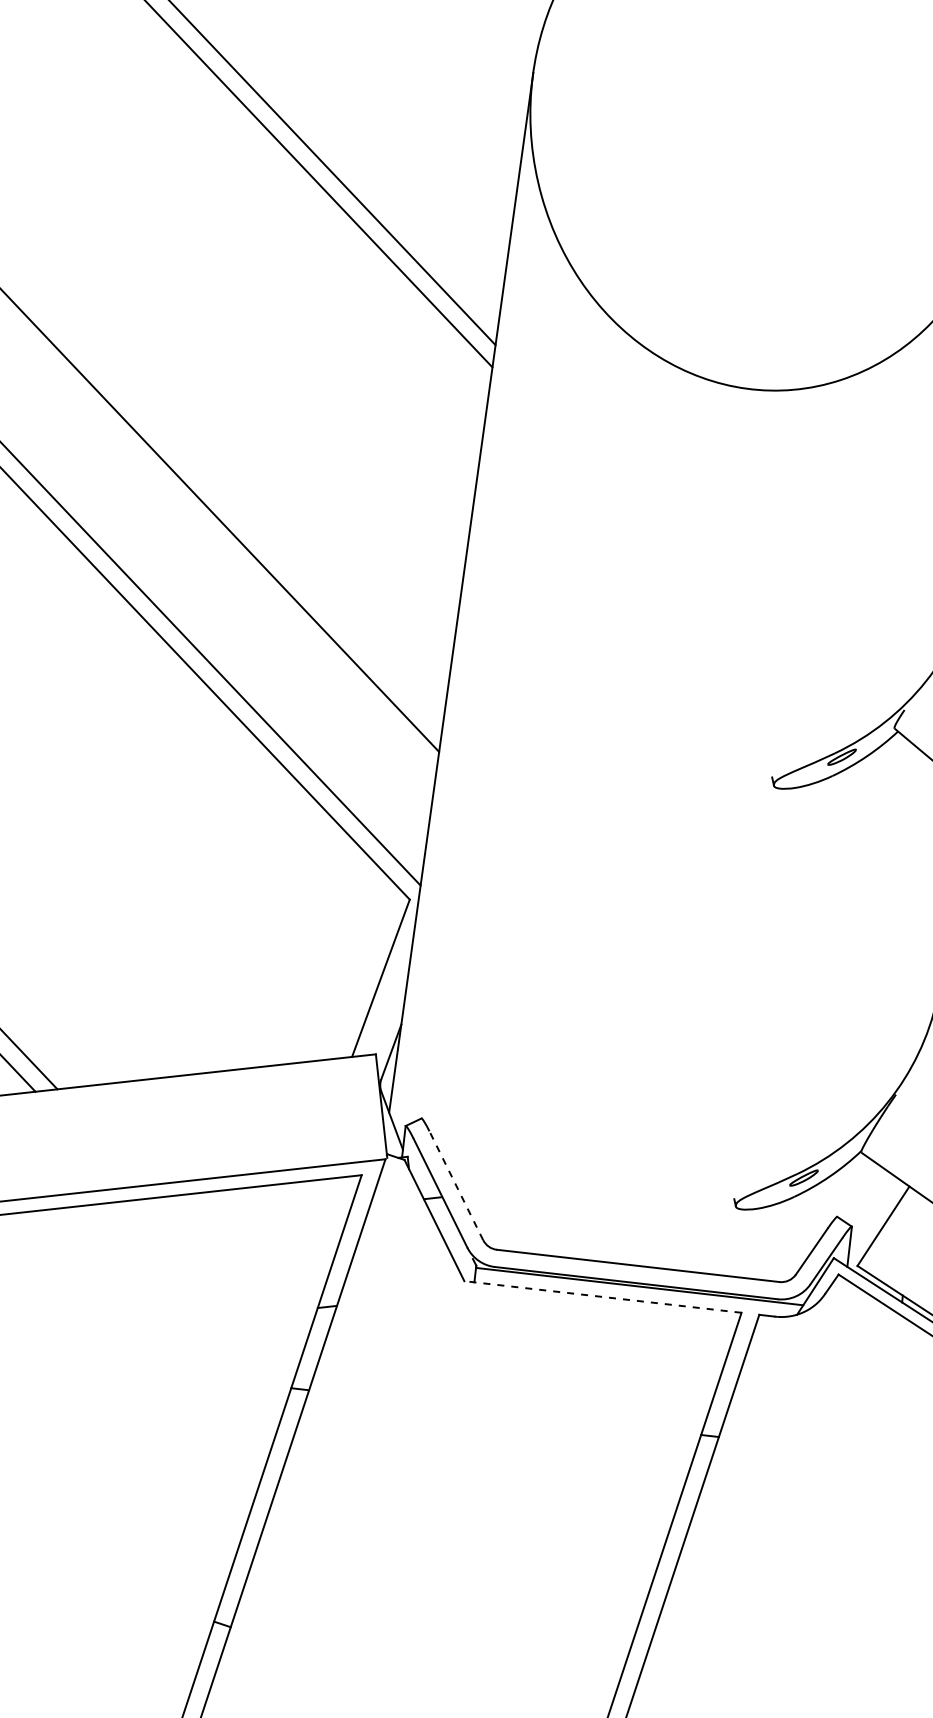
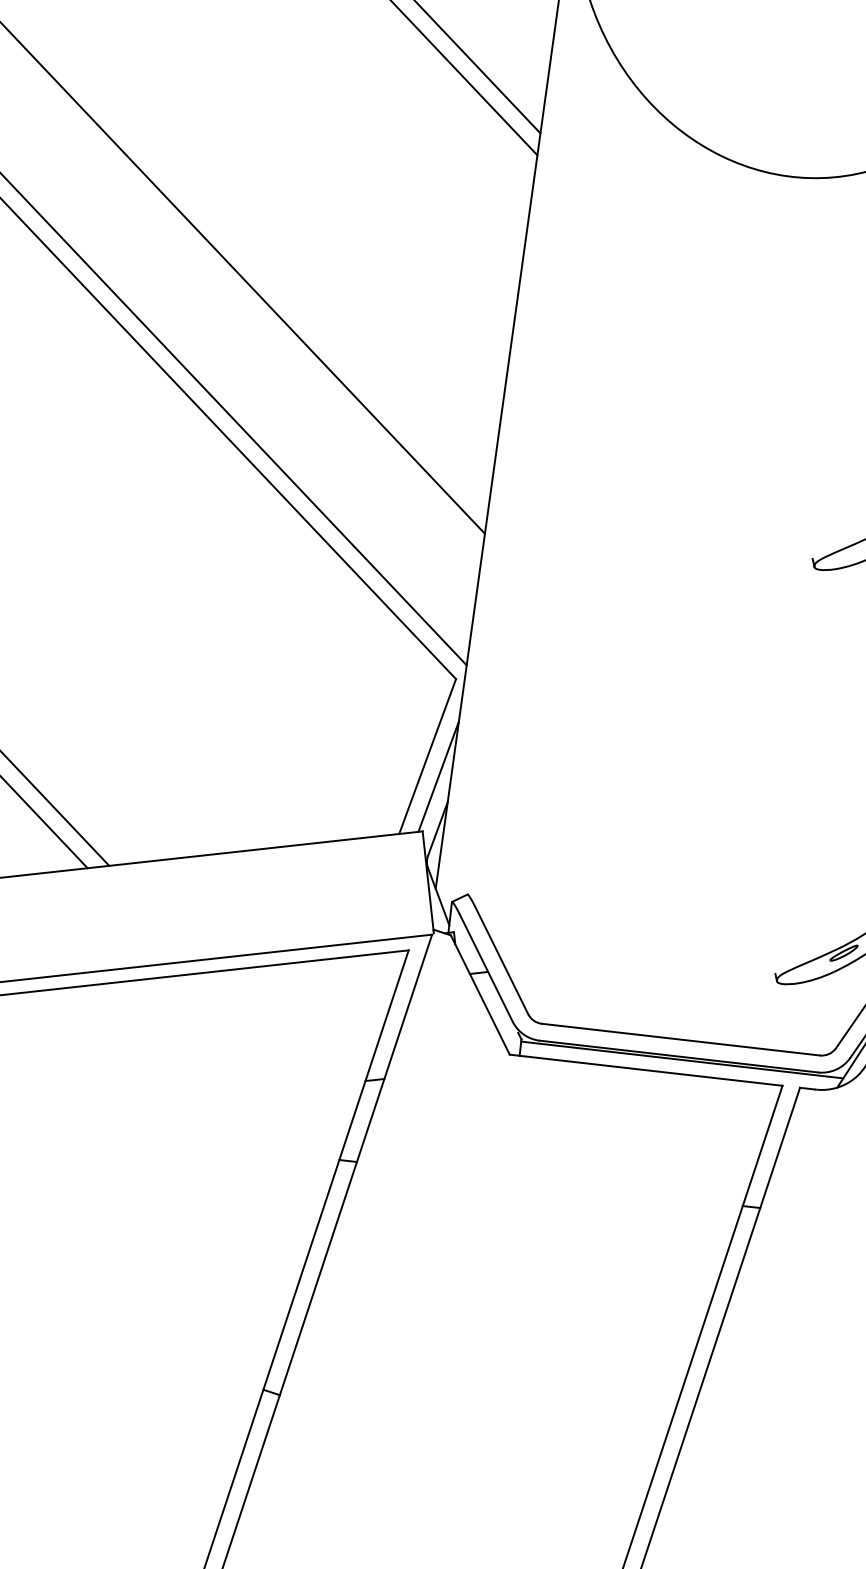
line: (391, 998) -> (438, 776), added
line: (456, 1185) -> (502, 960), dashed -> solid
line: (602, 1296) -> (645, 1069), dashed -> solid

